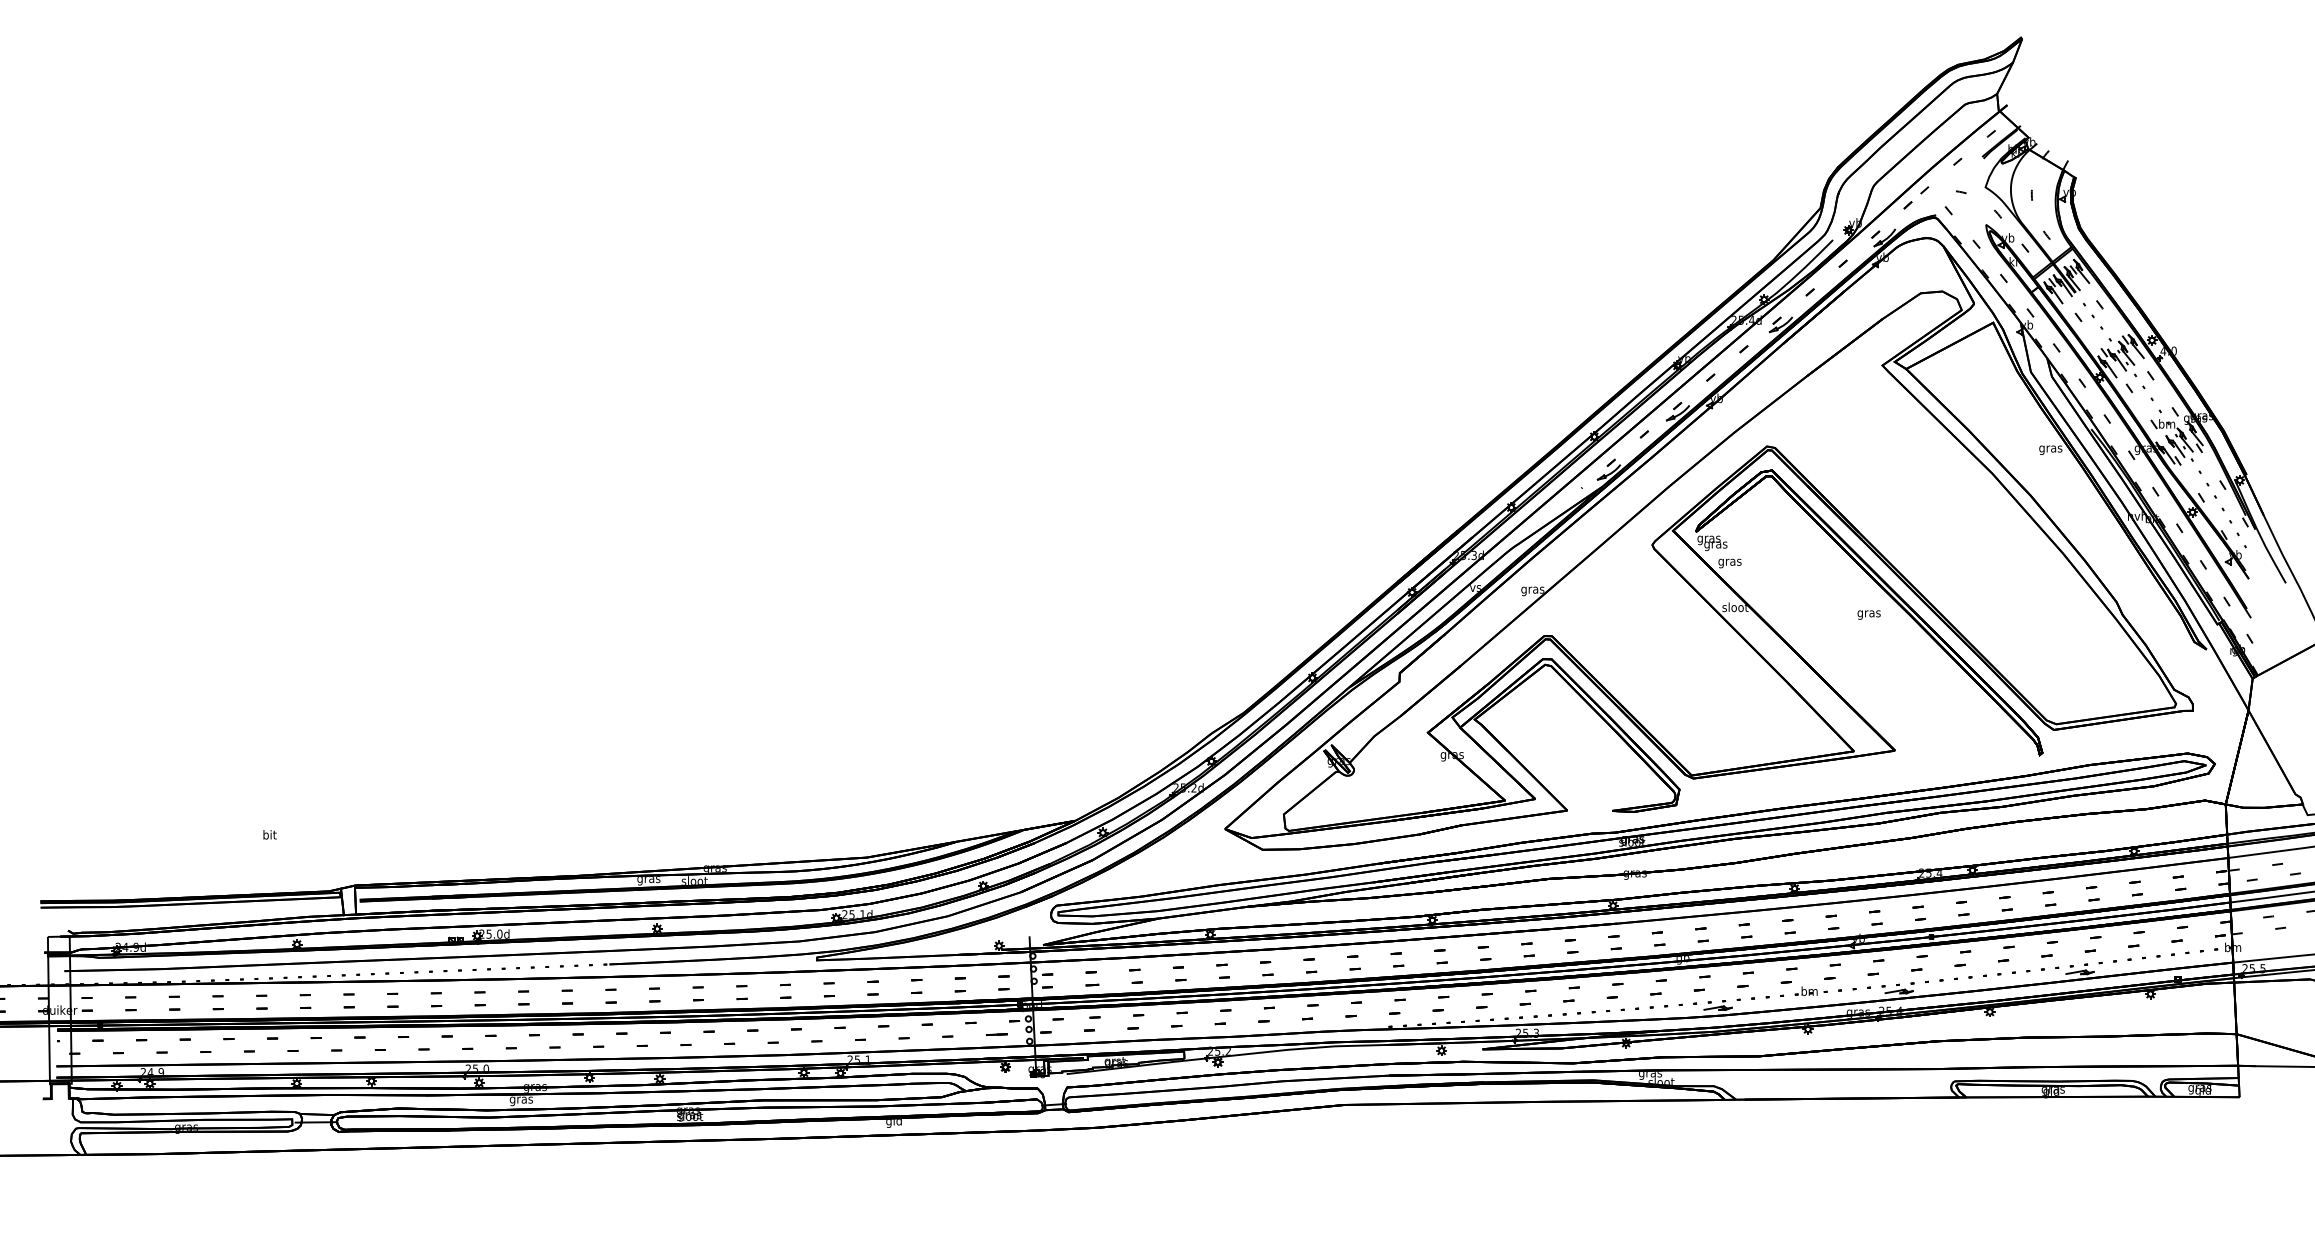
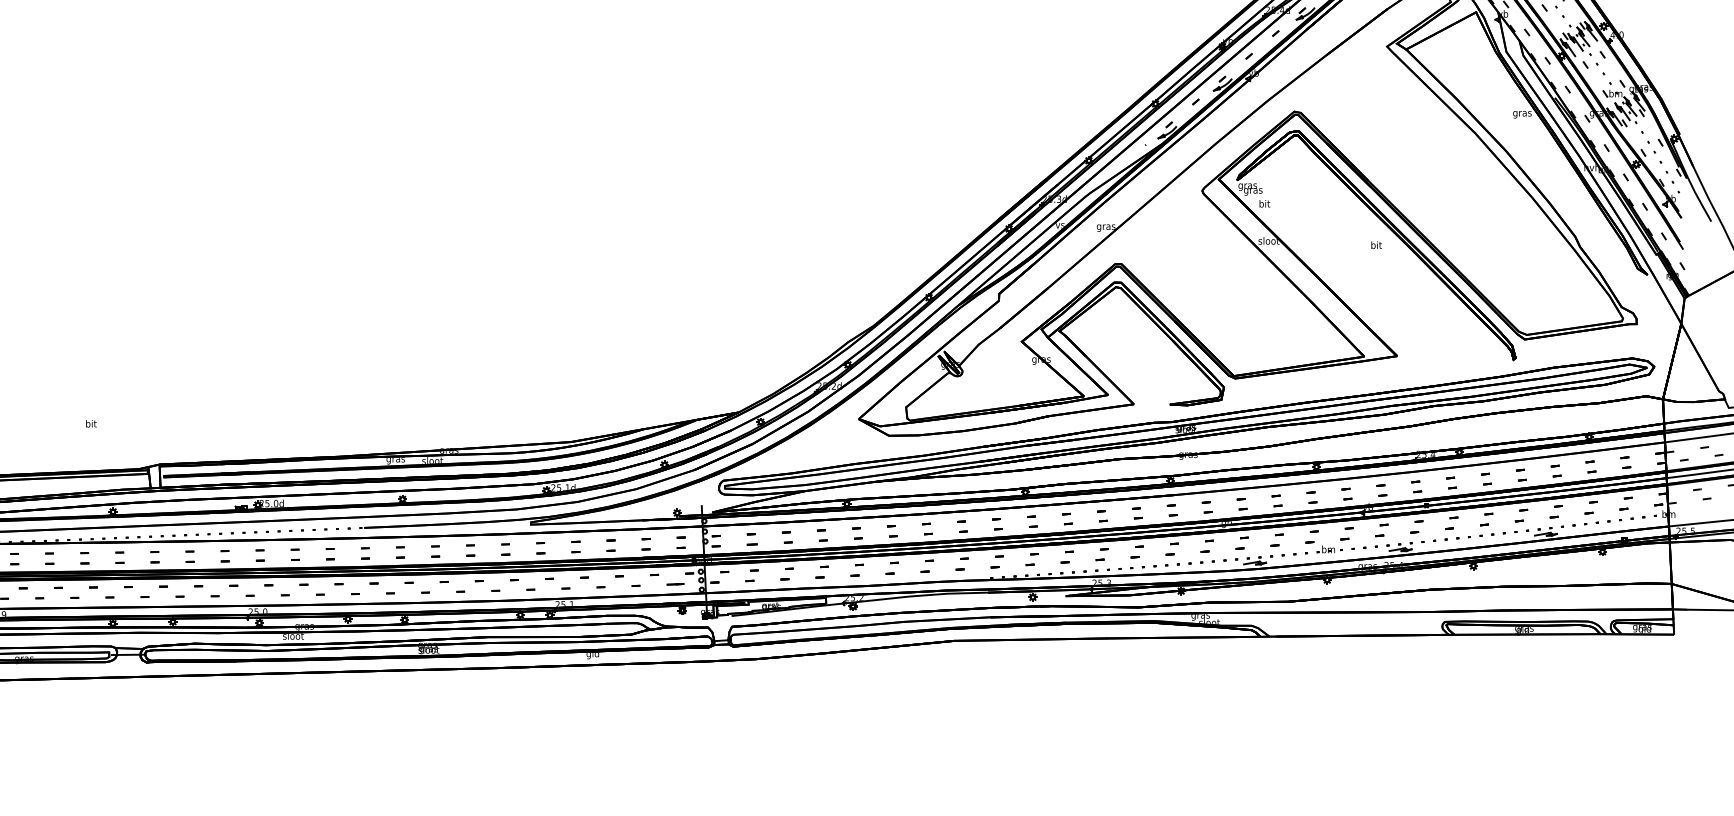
text: (1729, 562) -> (1264, 204), gras -> bit
text: (1868, 613) -> (1375, 245), gras -> bit
text: (521, 1100) -> (293, 637), gras -> sloot

